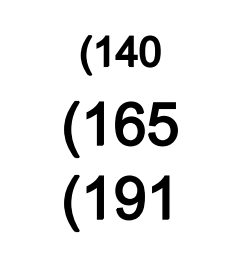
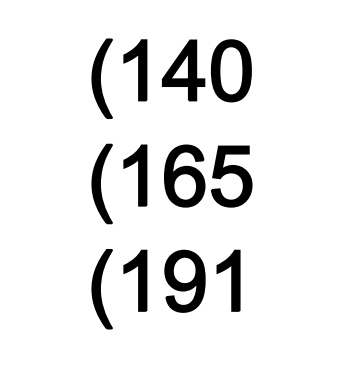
part: (120, 55) -> (171, 78), size x1.43

